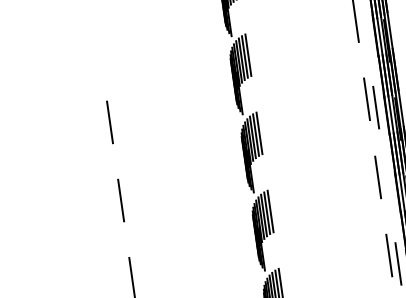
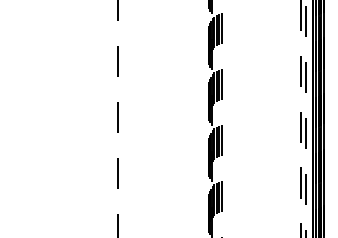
line: (365, 28) -> (306, 77), added
line: (98, 44) -> (117, 61), added
line: (387, 185) -> (306, 189), added

